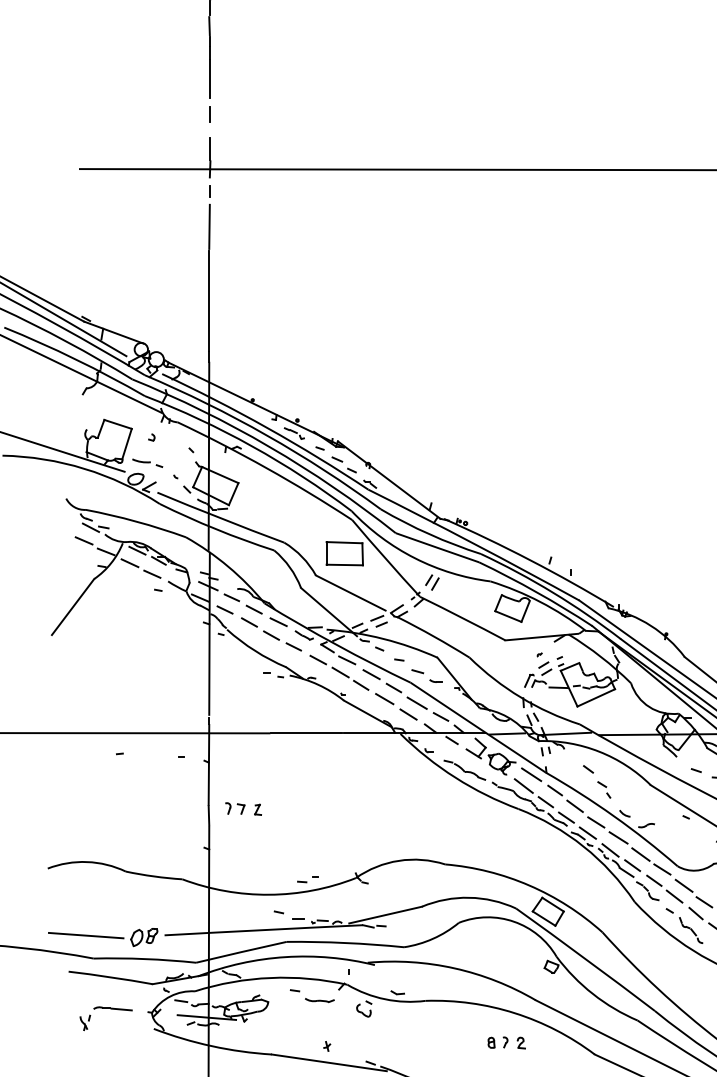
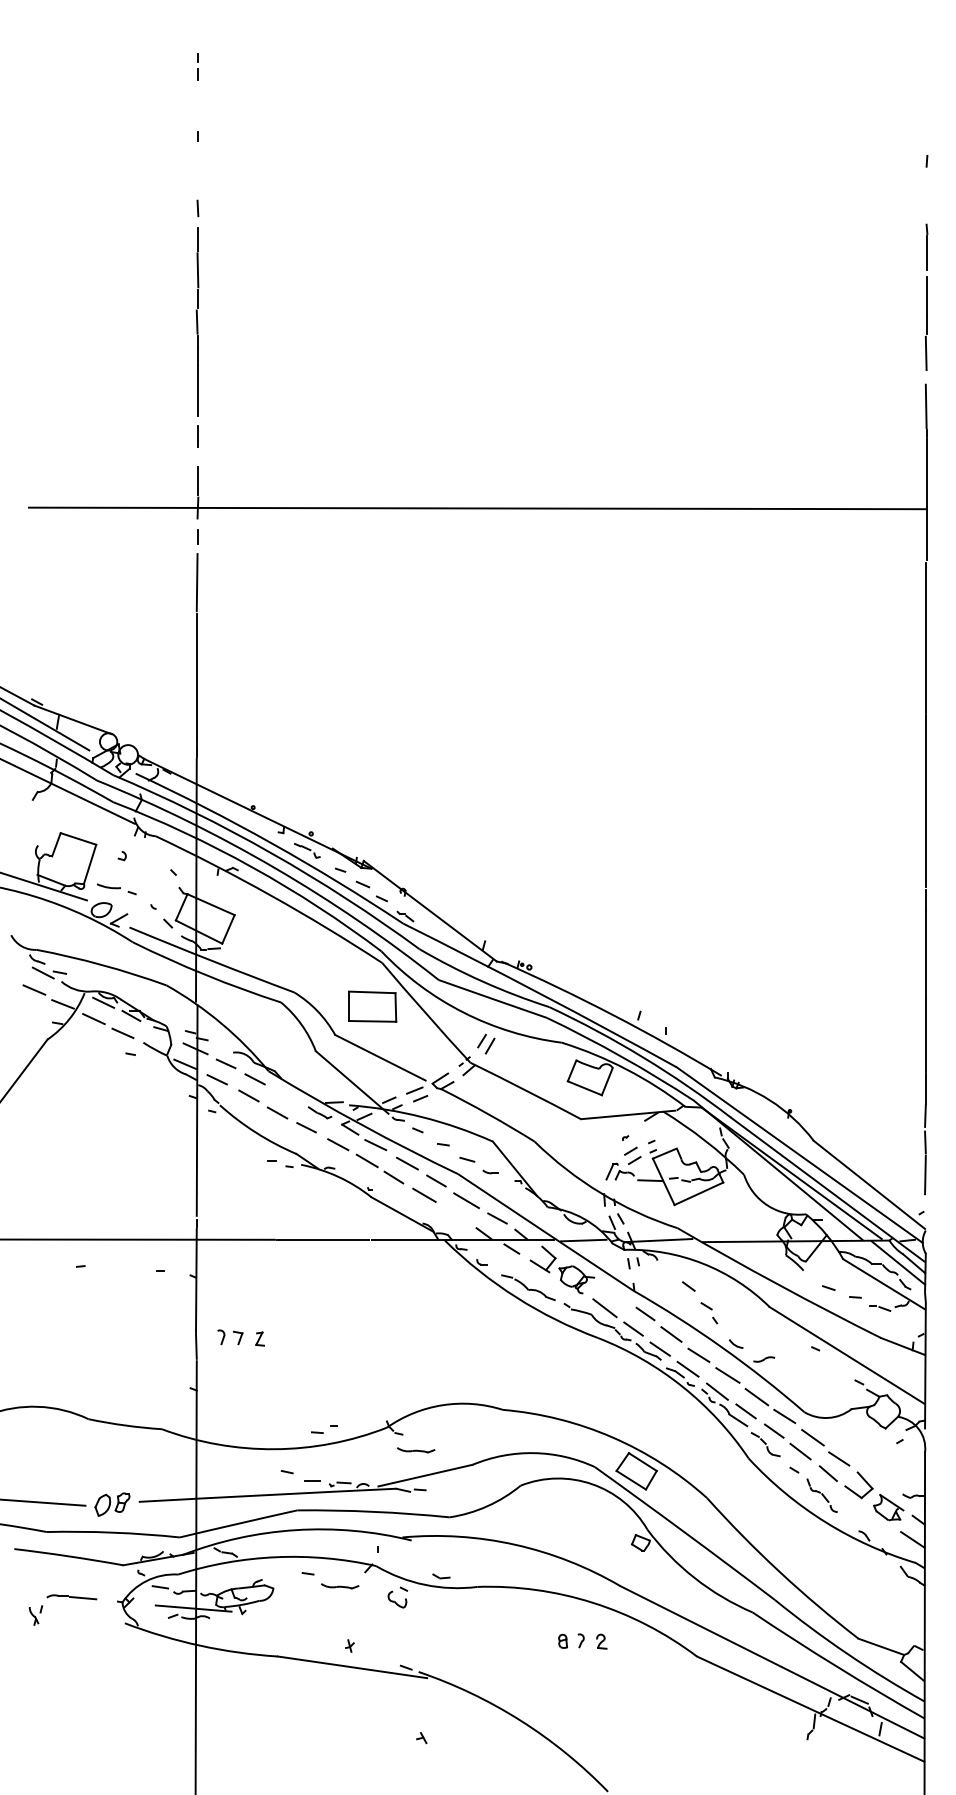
line: (278, 622) -> (286, 1095), removed
line: (407, 714) -> (454, 1215), removed
line: (531, 774) -> (614, 1293), removed
part: (378, 895) -> (416, 1450), added

